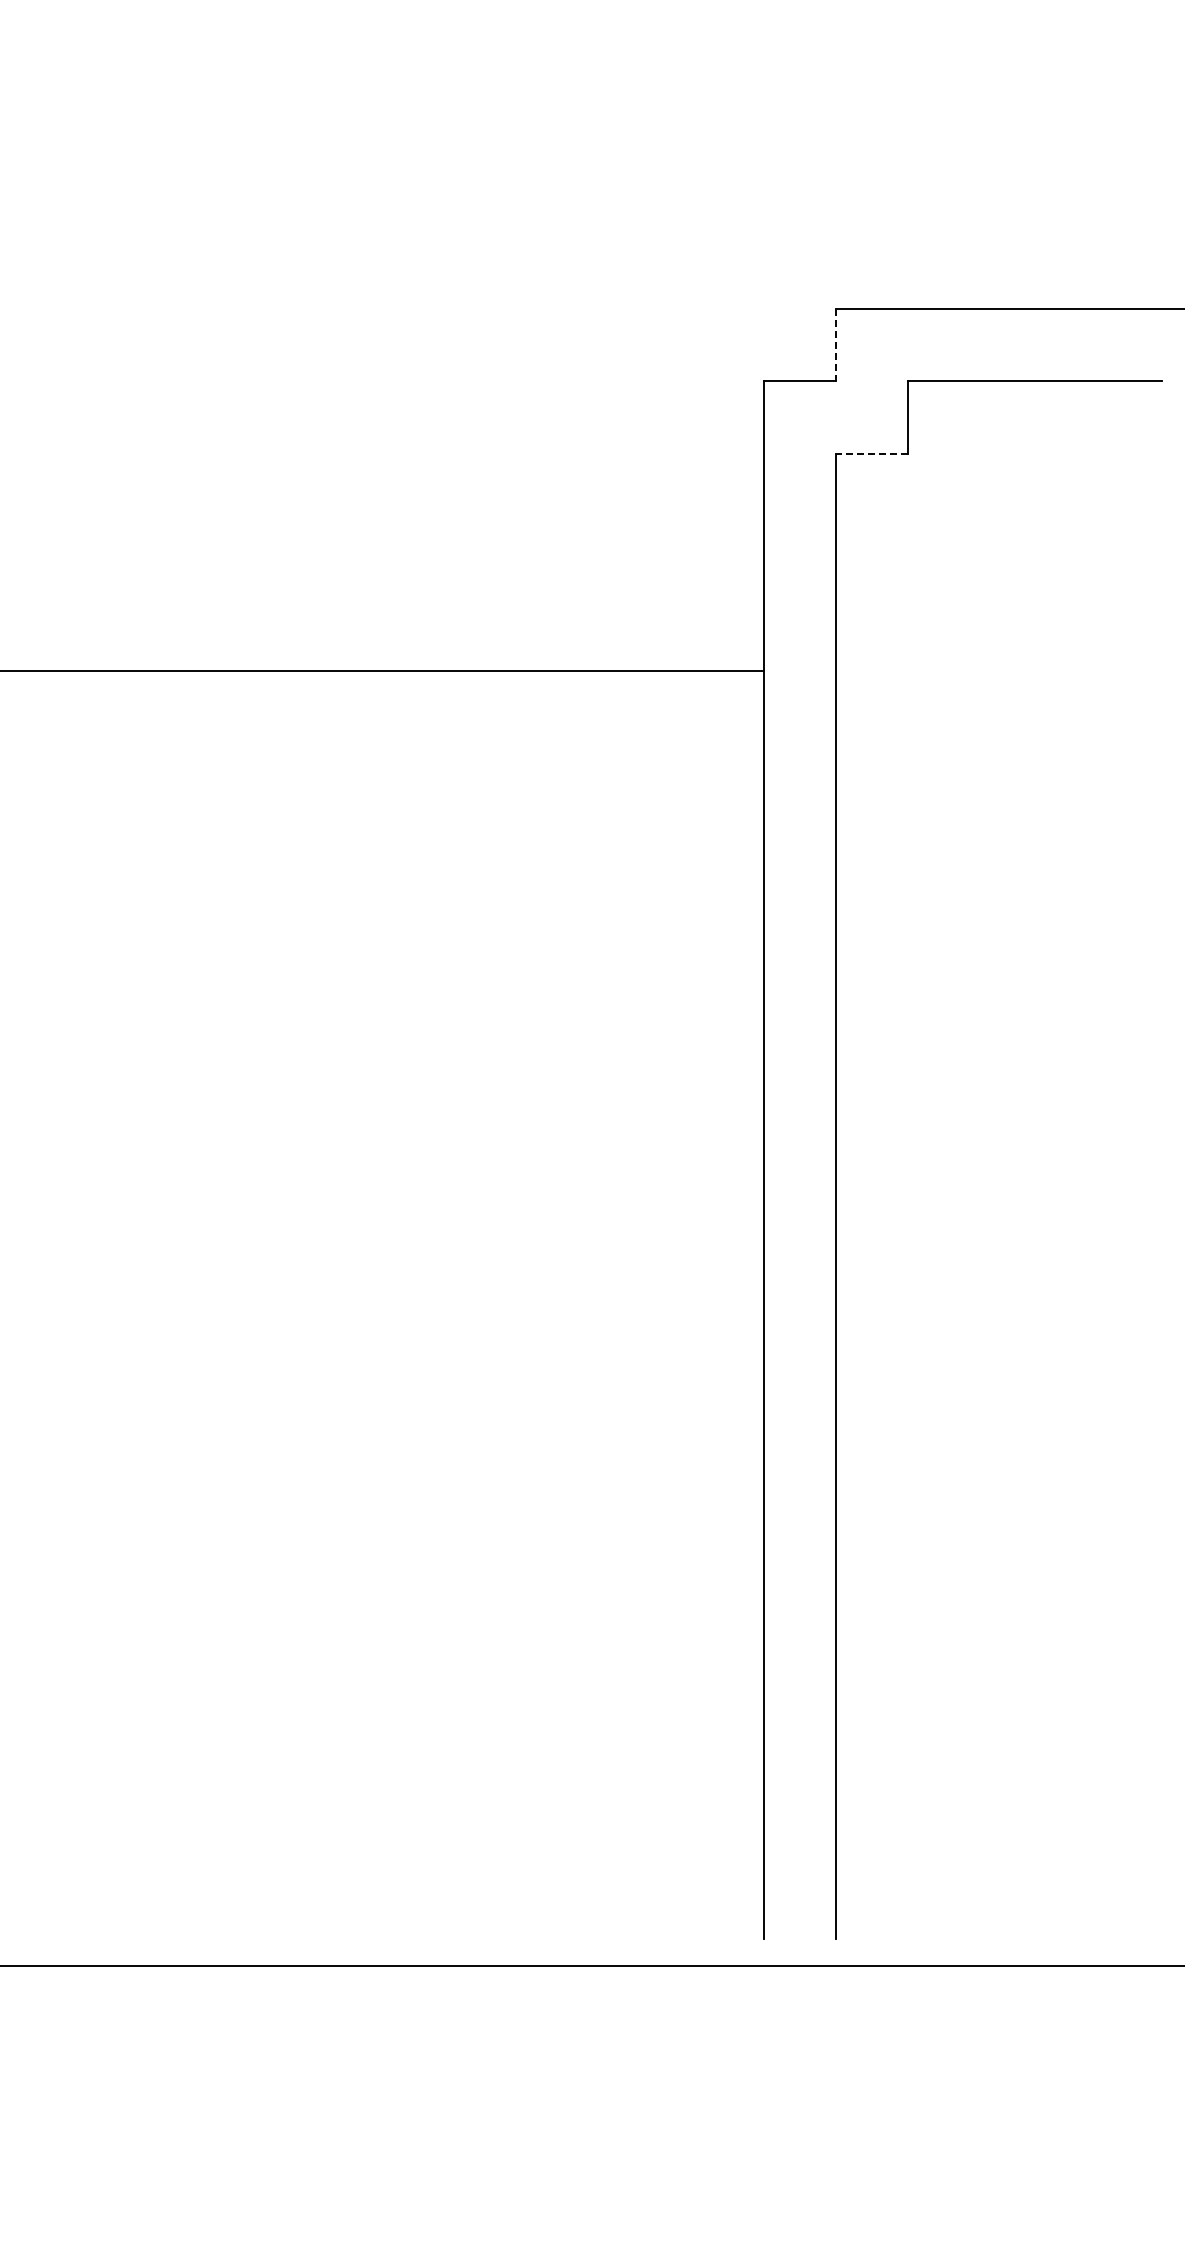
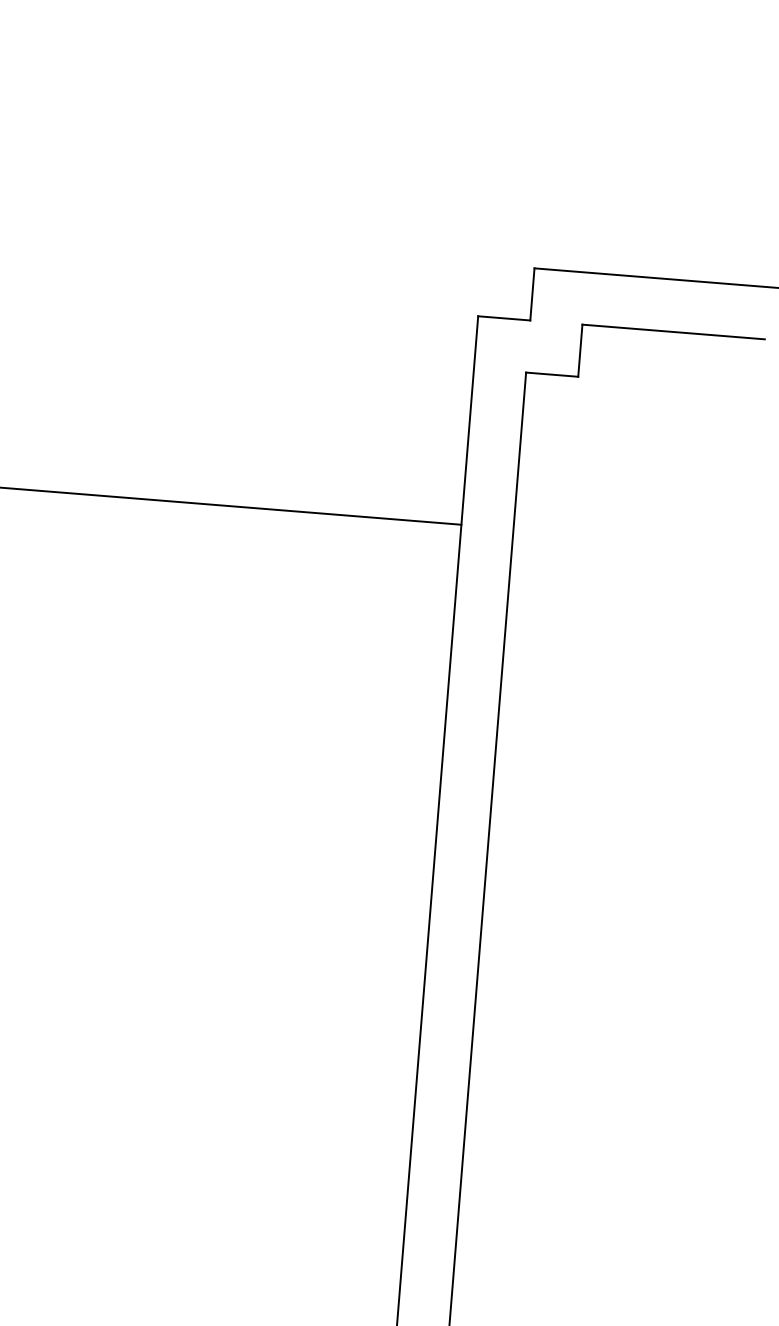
line: (835, 345) -> (532, 294), dashed -> solid
line: (871, 453) -> (551, 374), dashed -> solid

